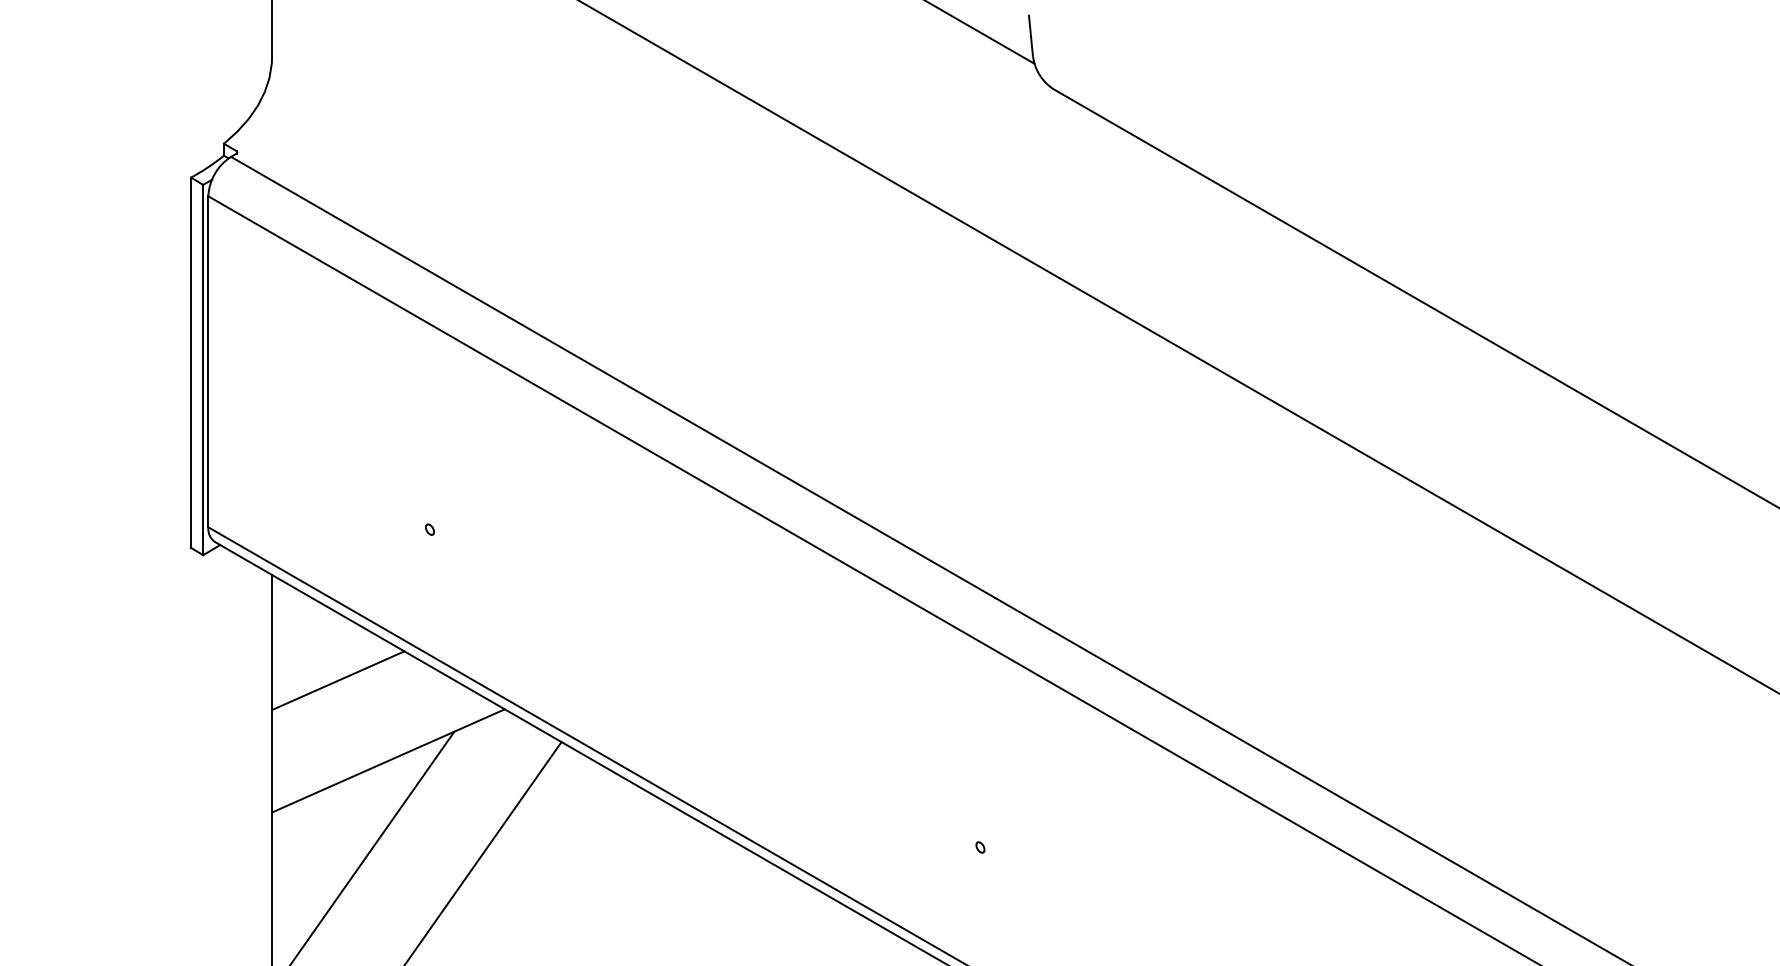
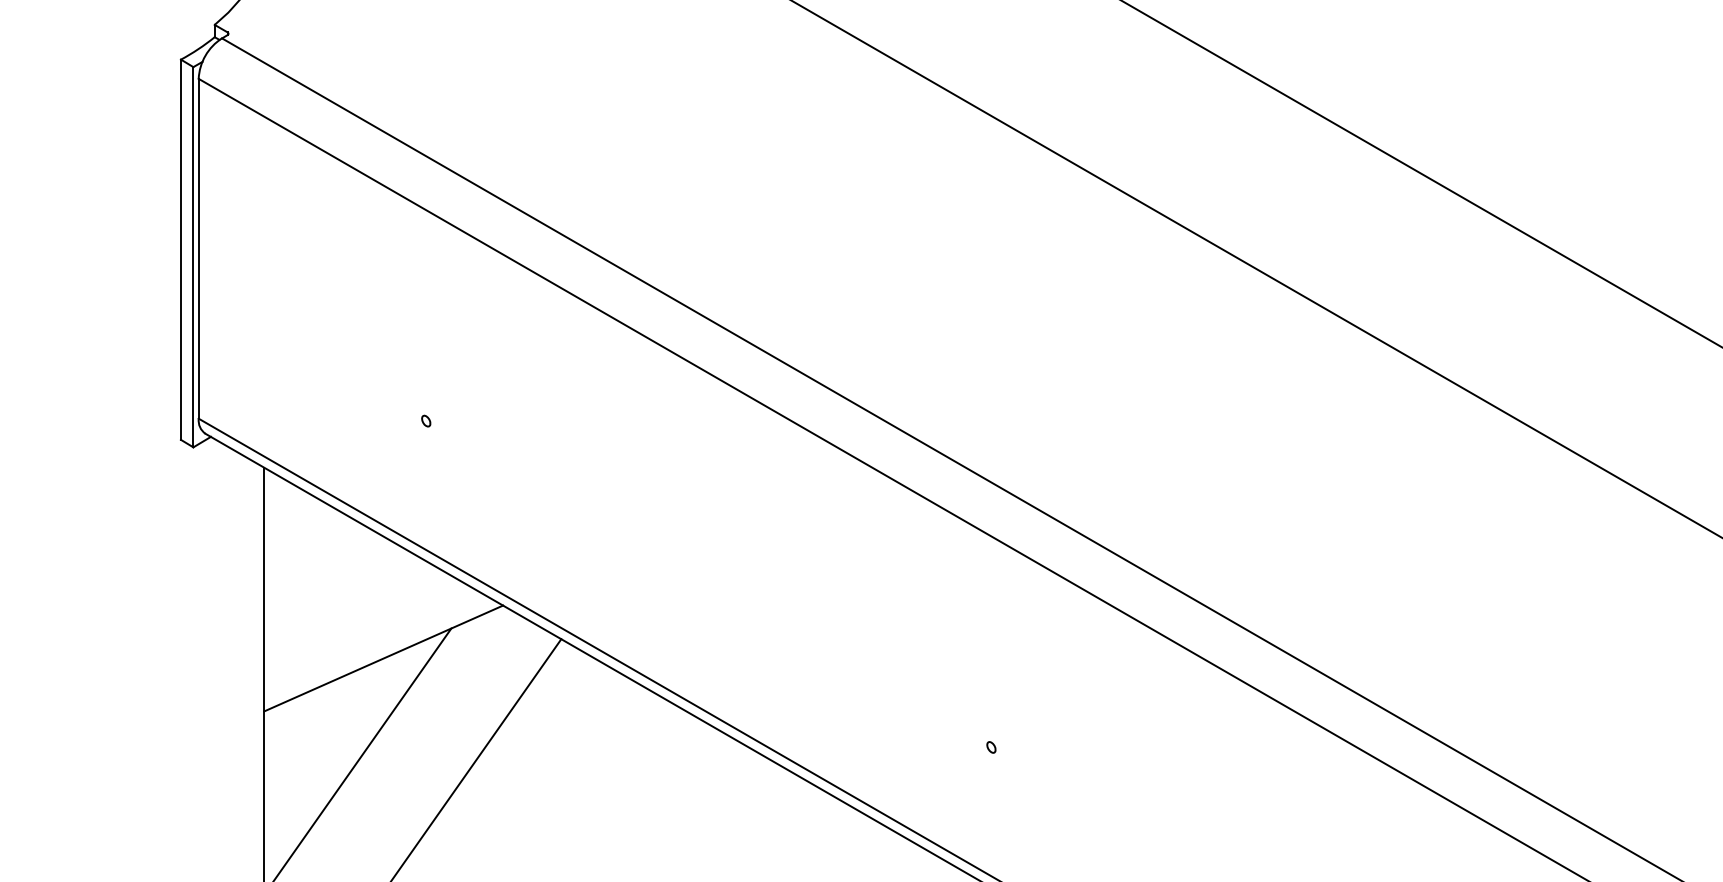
line: (338, 680) -> (332, 575), removed

